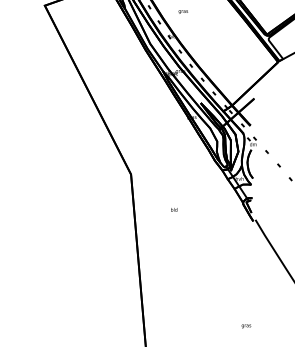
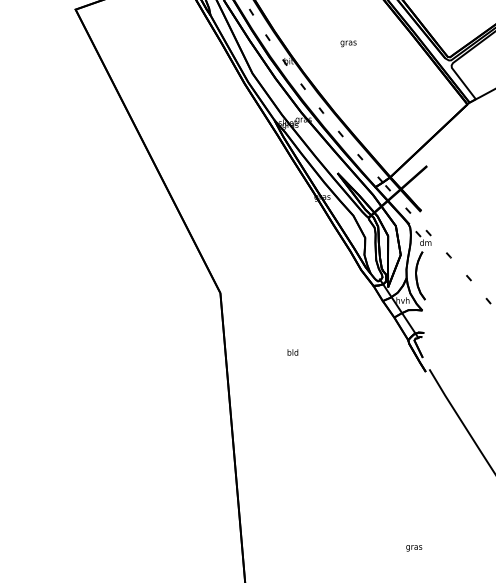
text: (182, 11) -> (347, 42), moved

